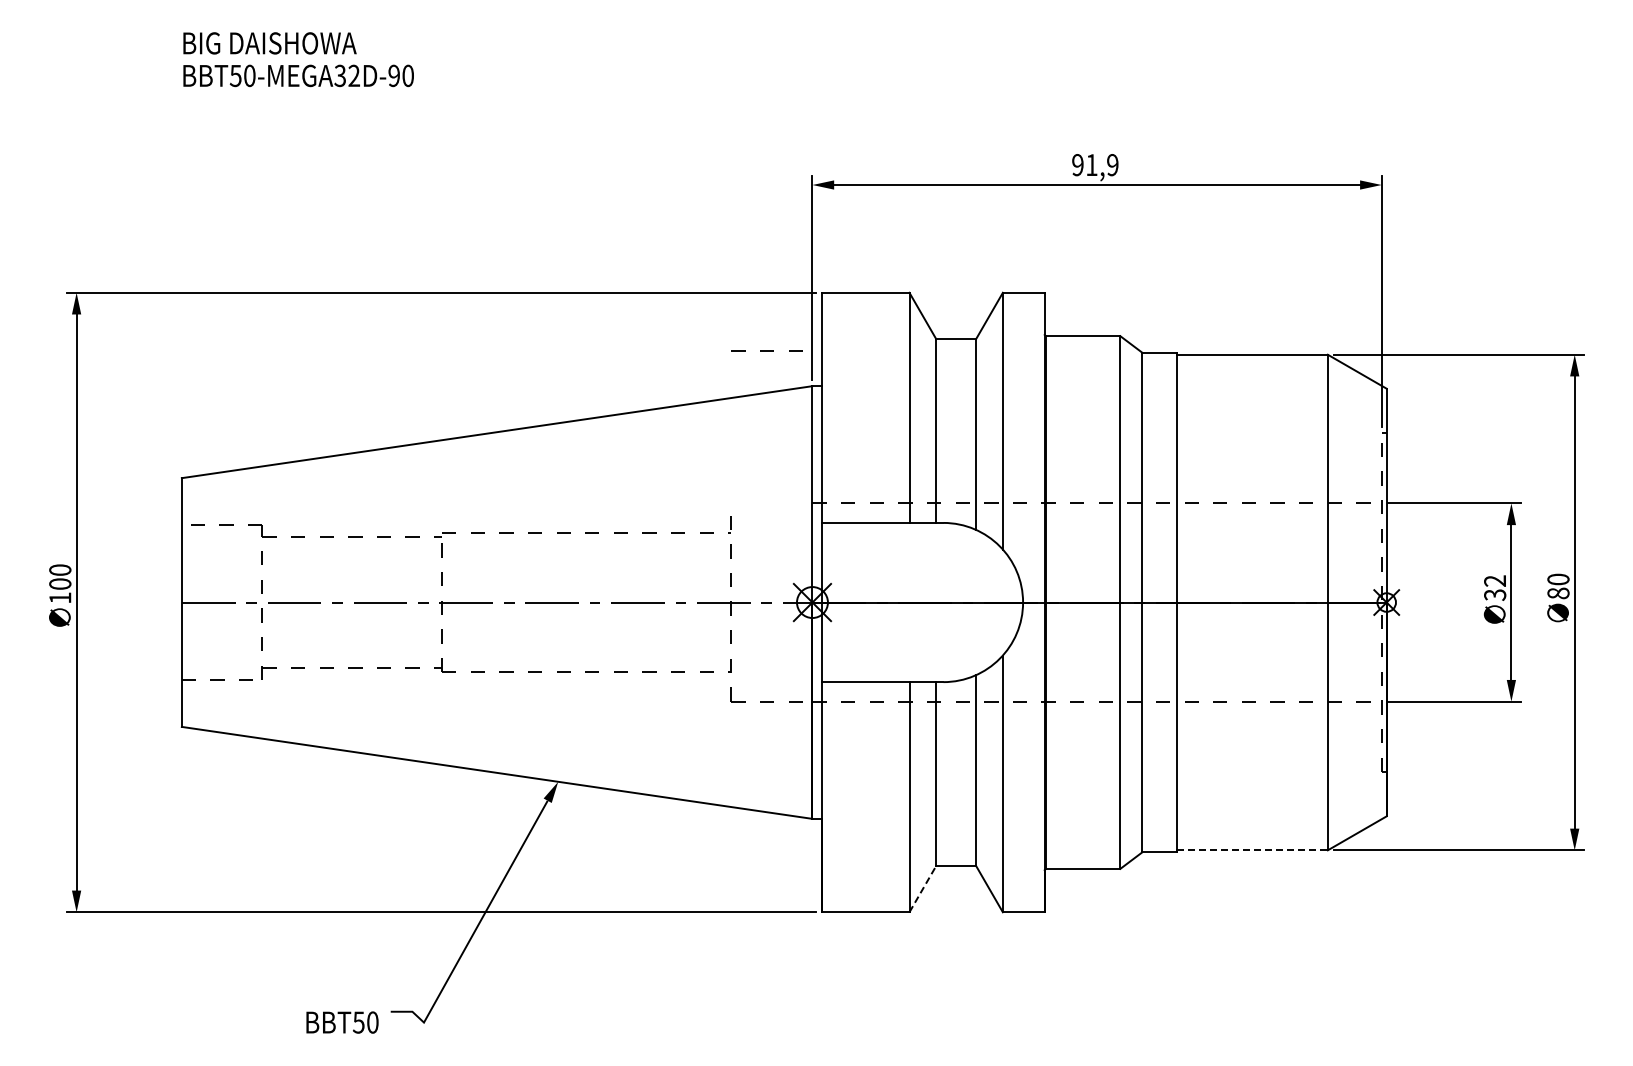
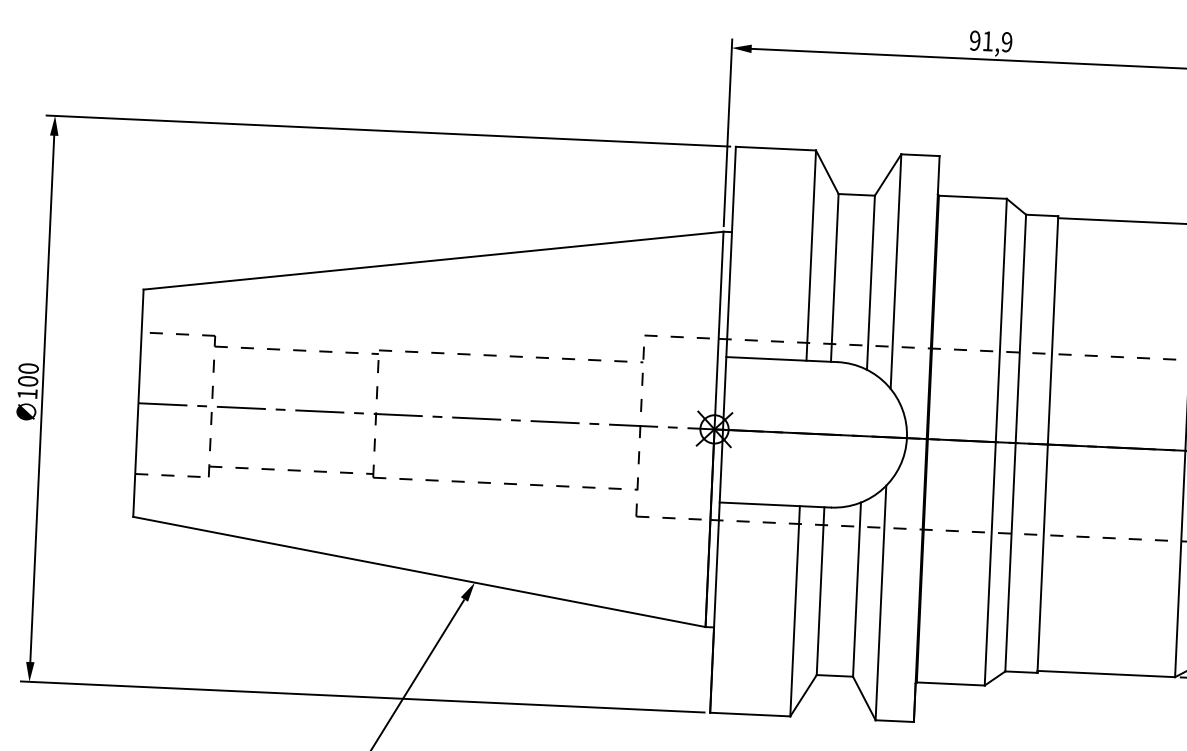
line: (766, 350) -> (676, 336), moved
line: (1253, 850) -> (1107, 674), dashed -> solid
line: (922, 889) -> (803, 696), dashed -> solid

